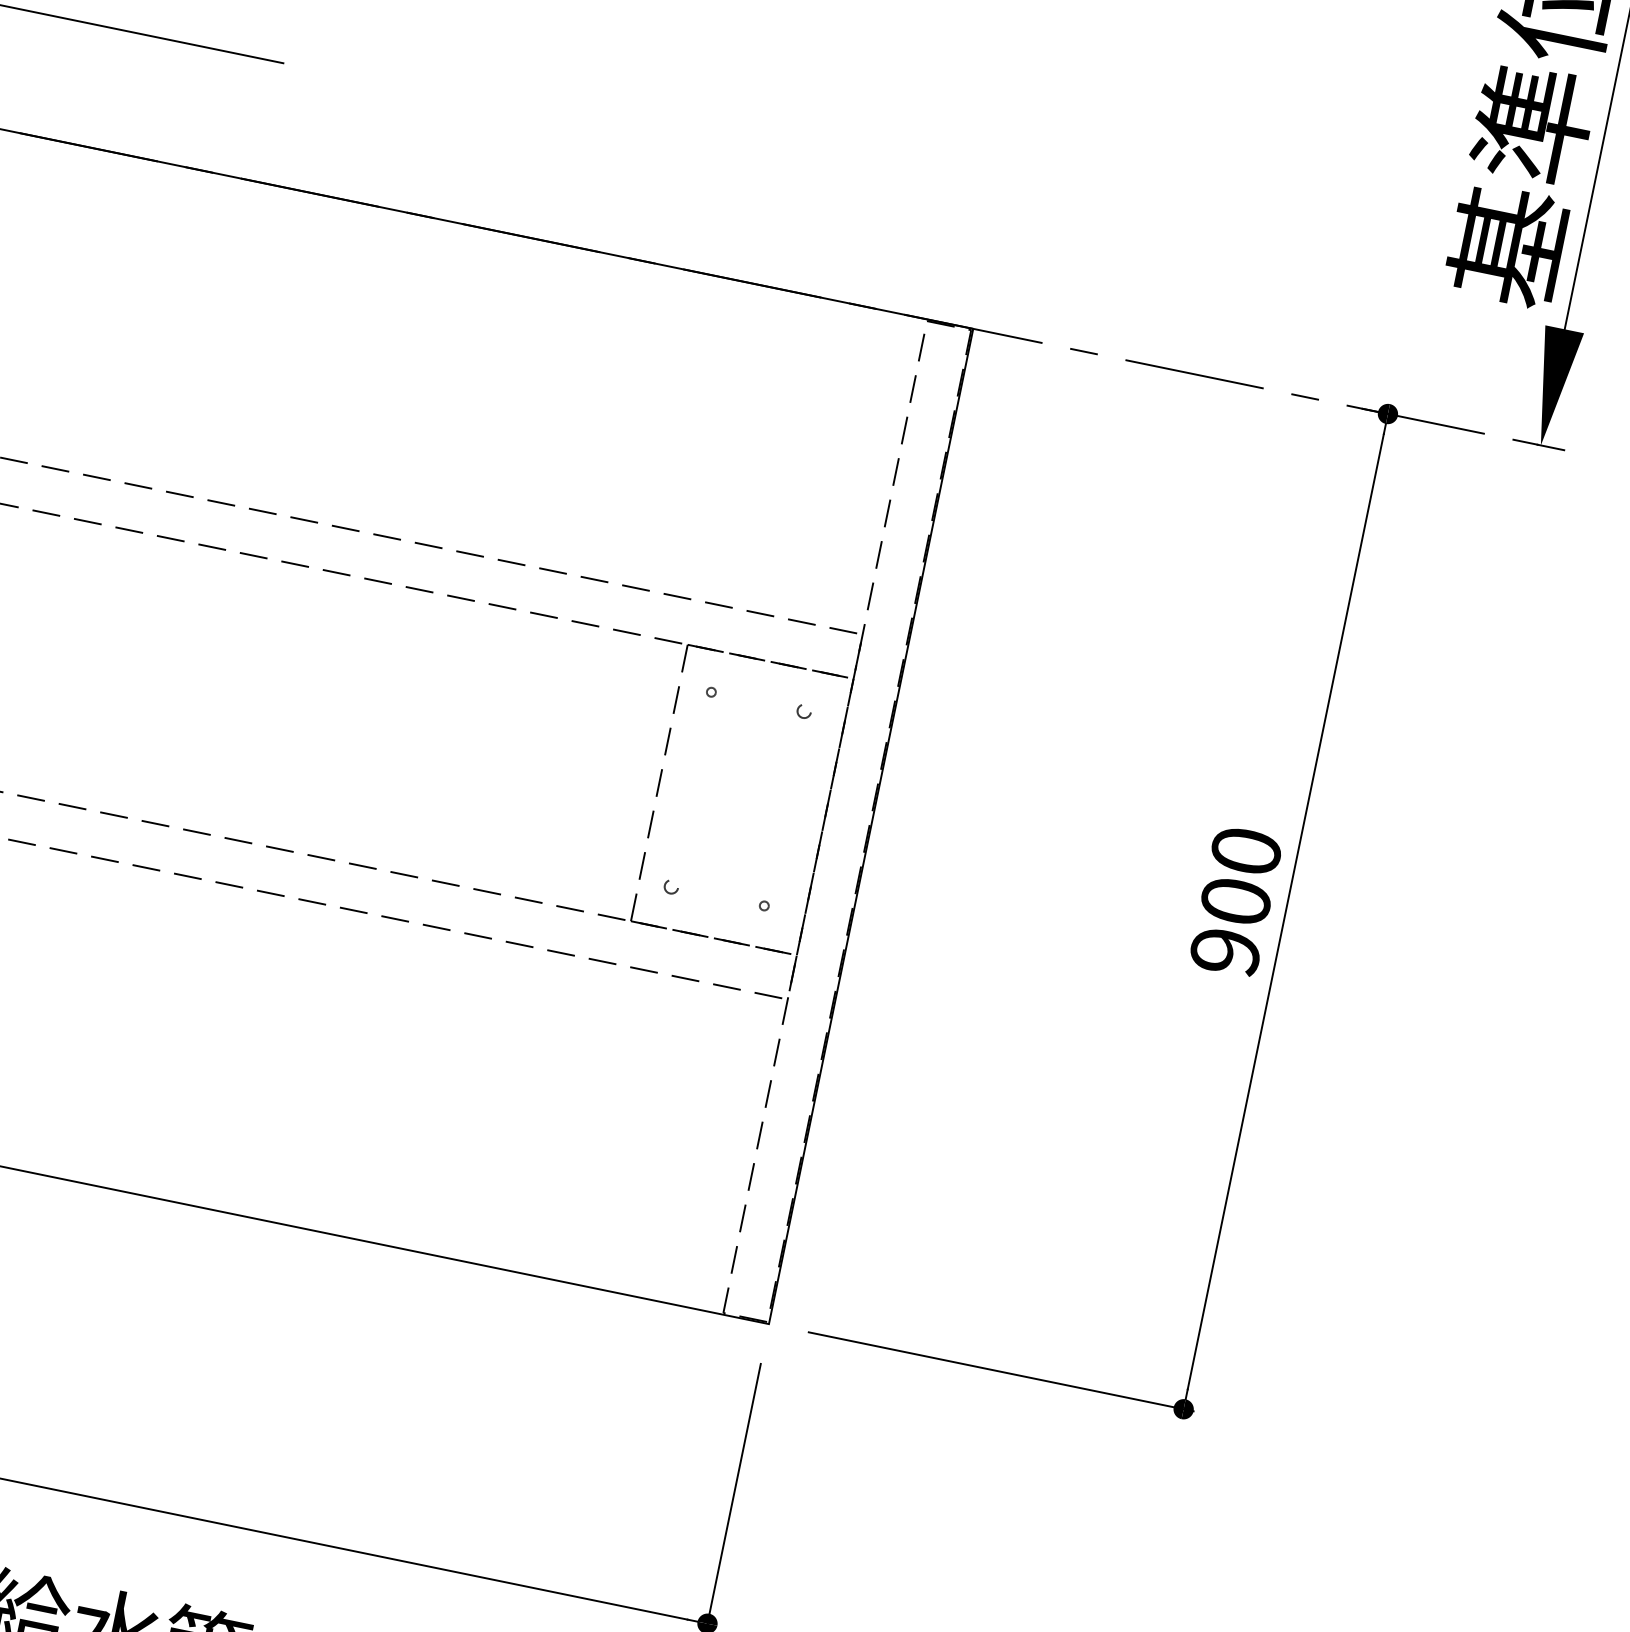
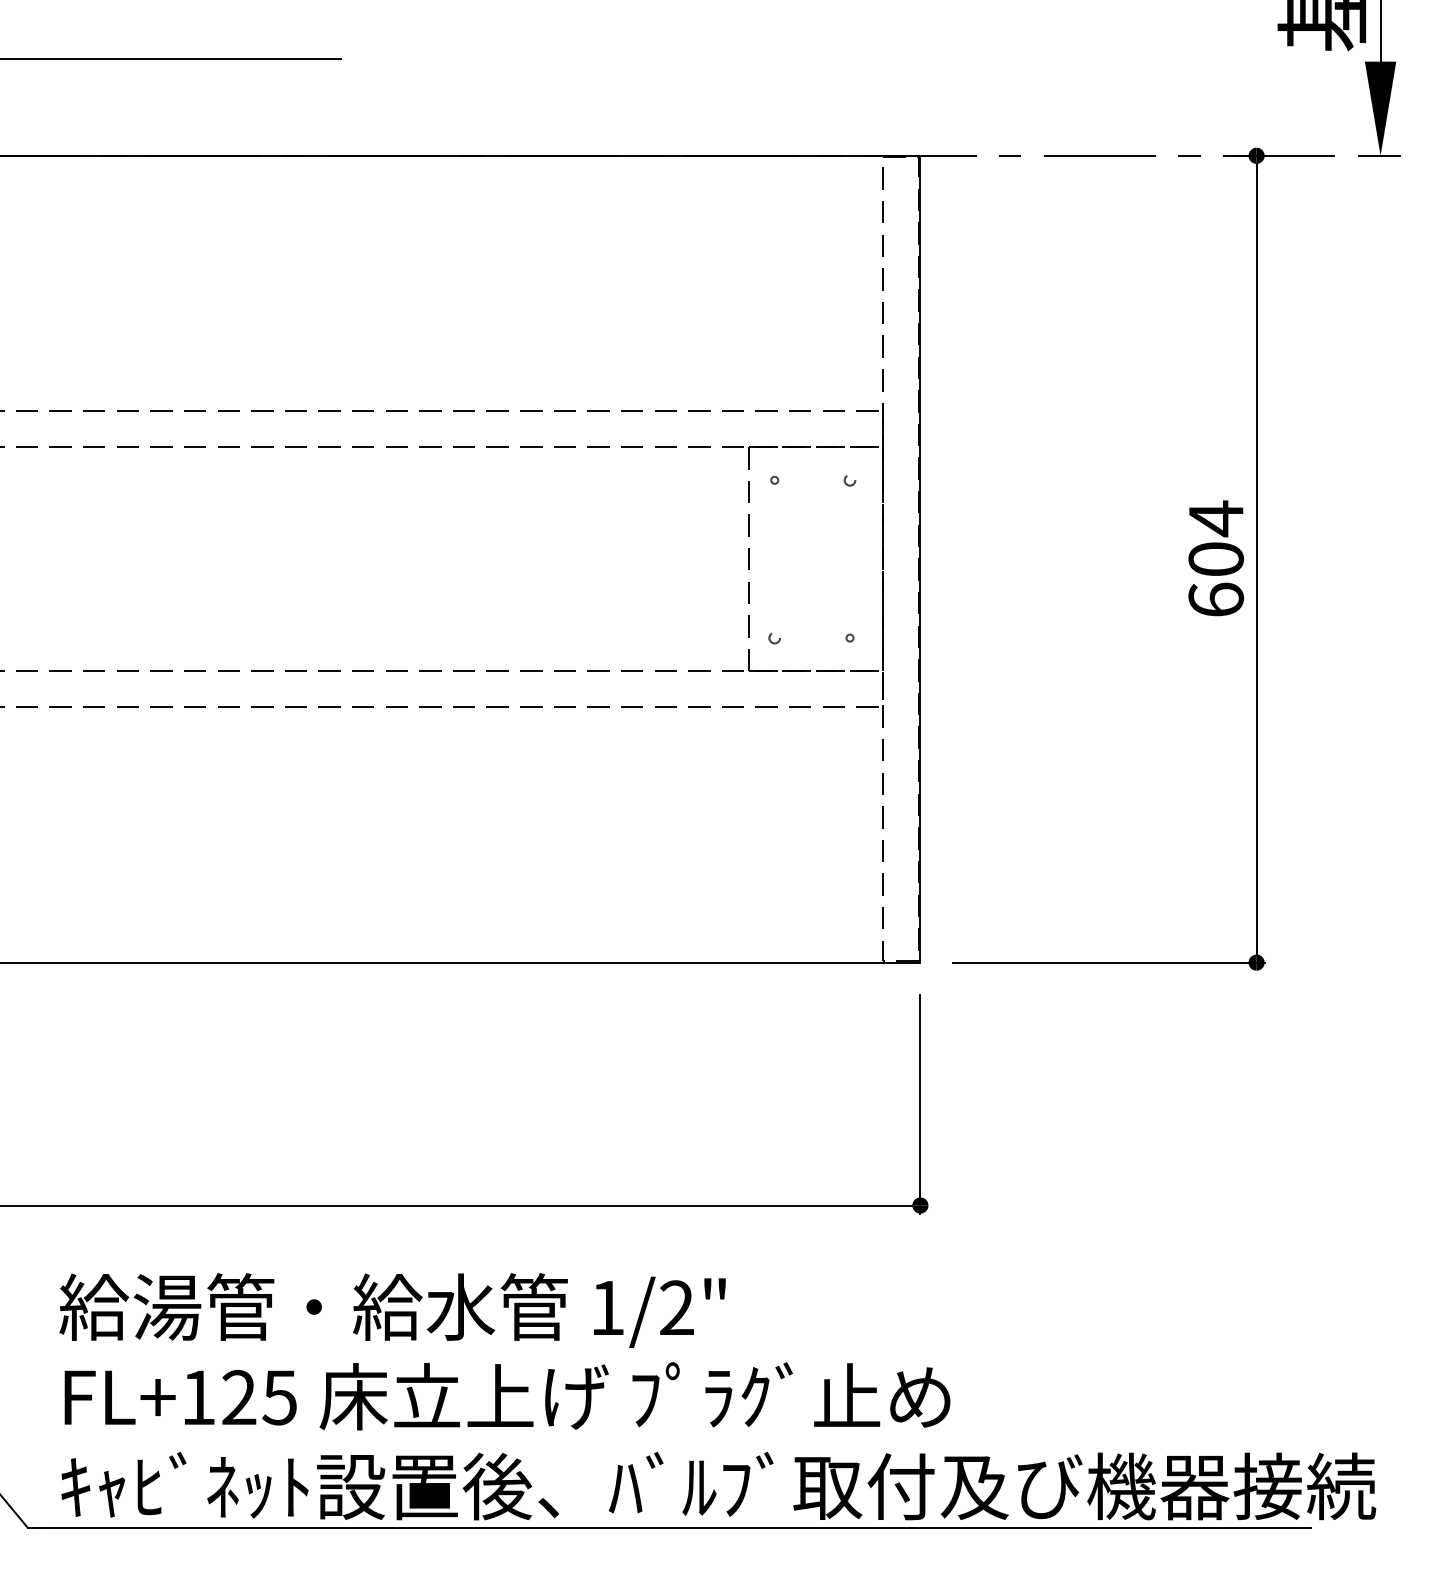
text: (1236, 900) -> (1216, 558), 900 -> 604

